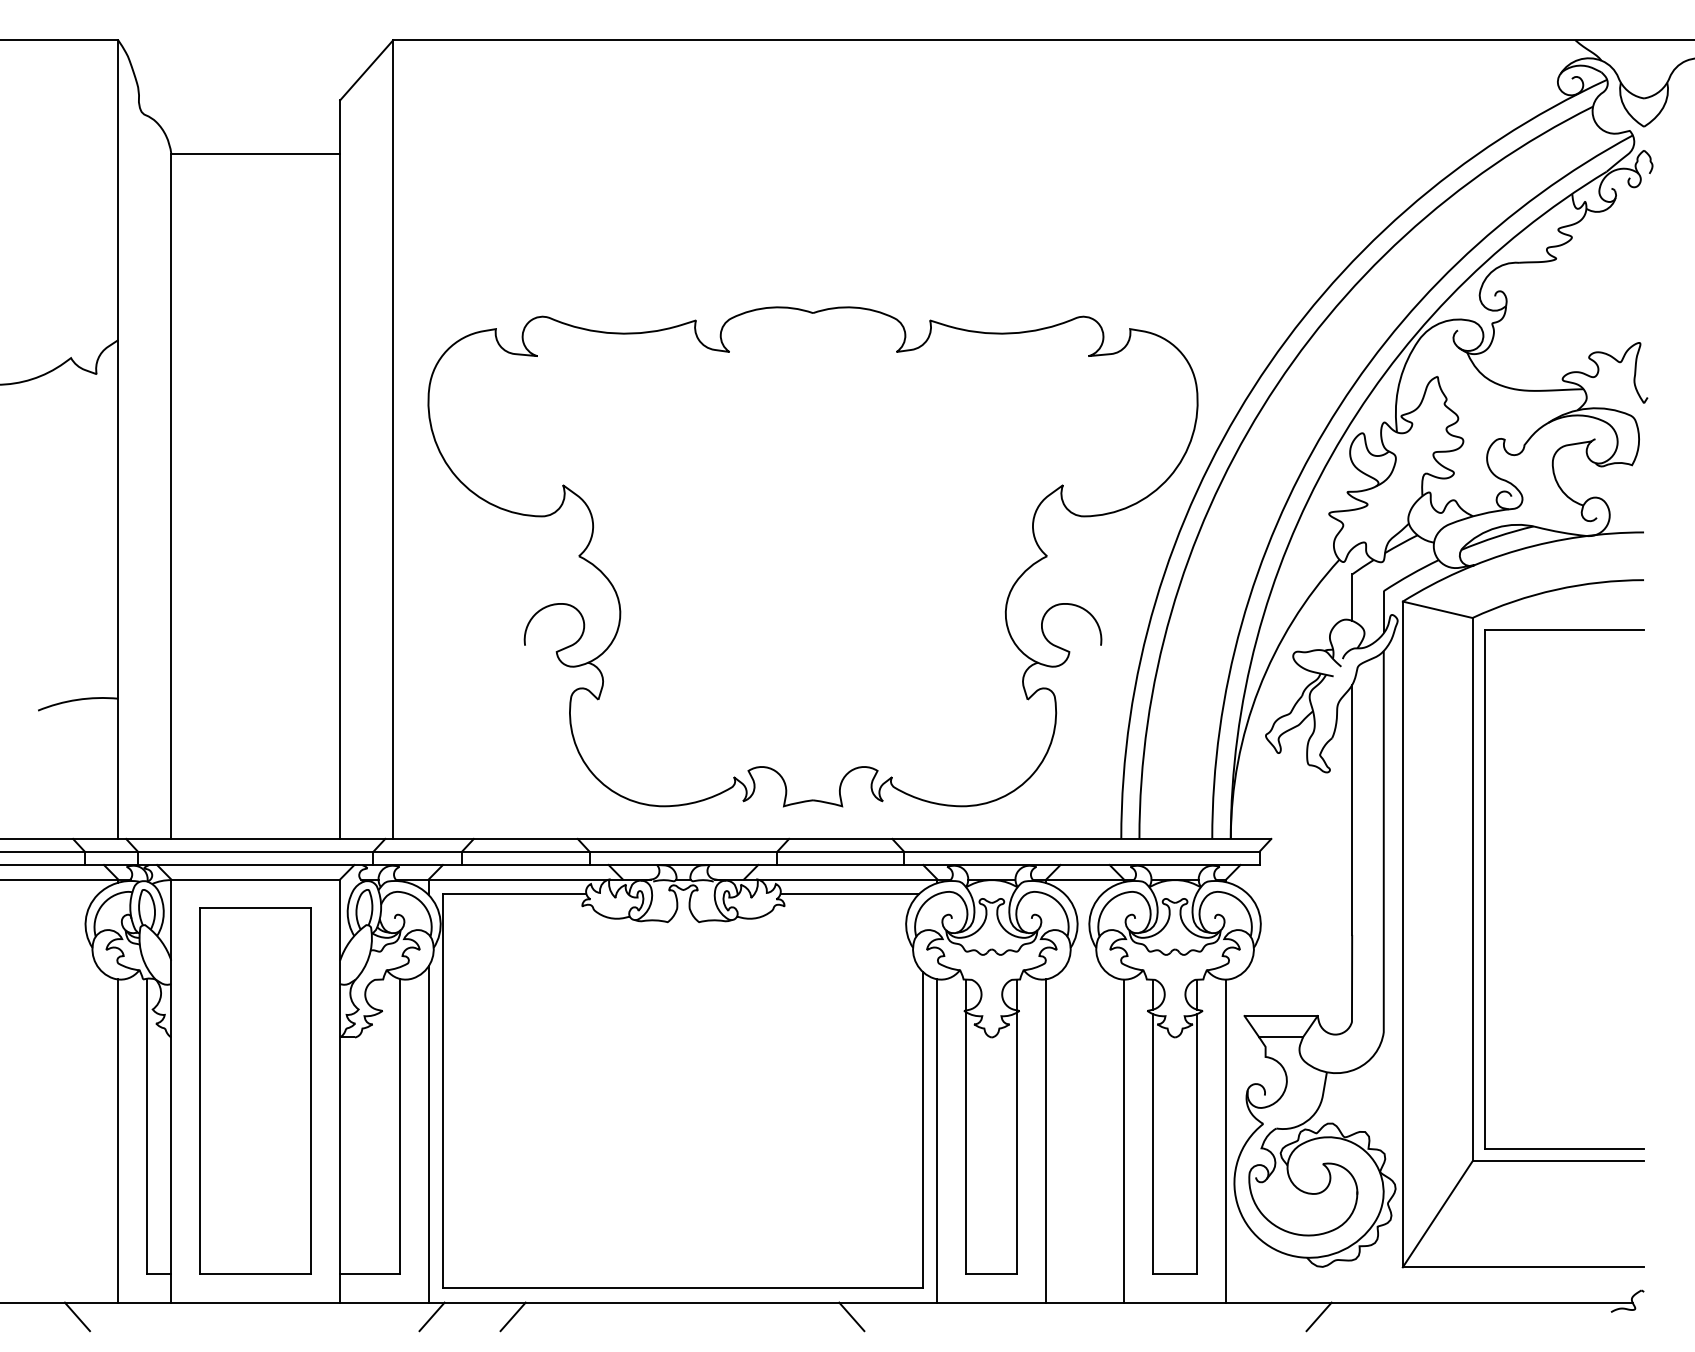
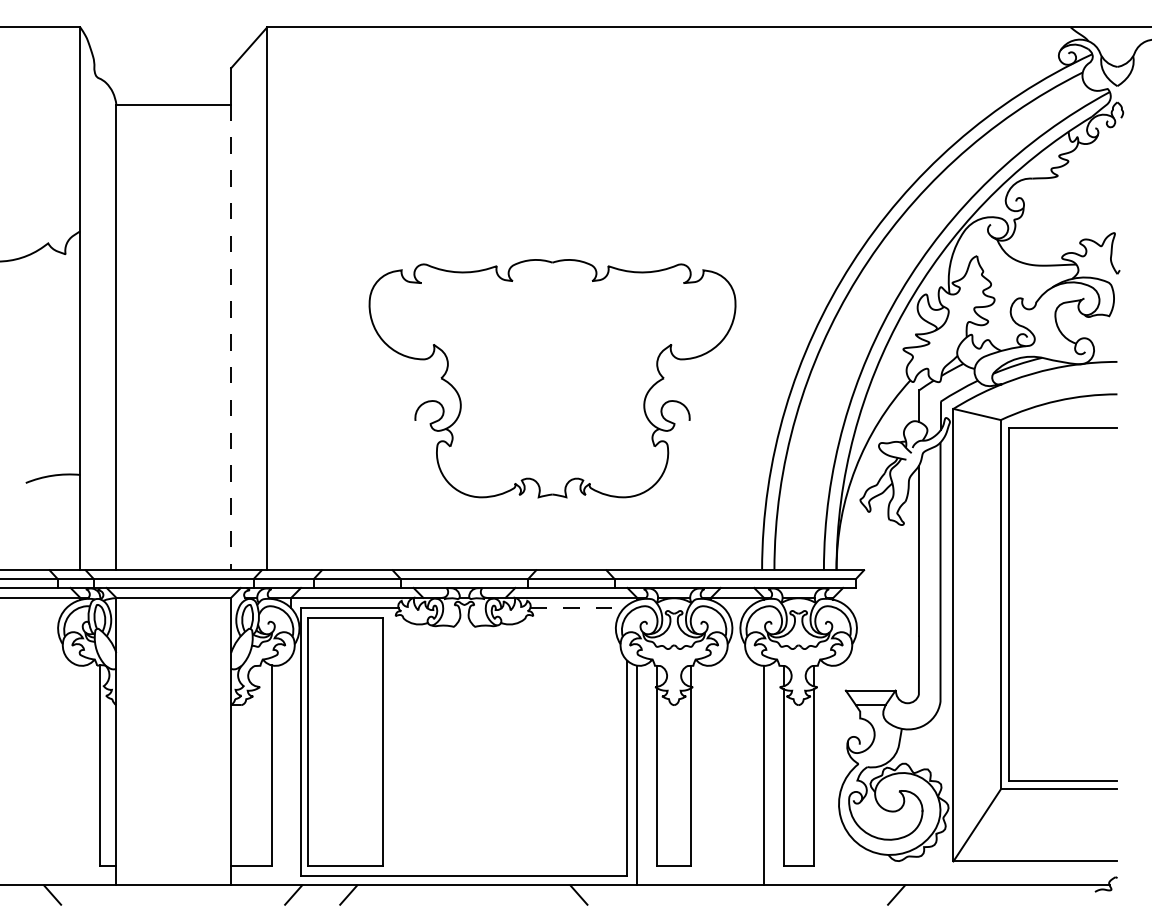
line: (340, 496) -> (231, 337), solid -> dashed
part: (812, 556) -> (552, 378), size x0.7
line: (851, 893) -> (578, 607), solid -> dashed
part: (255, 1090) -> (345, 741), moved
line: (428, 1133) -> (291, 770), removed
line: (118, 1140) -> (80, 775), removed
line: (1046, 1140) -> (711, 775), removed
line: (1226, 1140) -> (833, 775), removed

